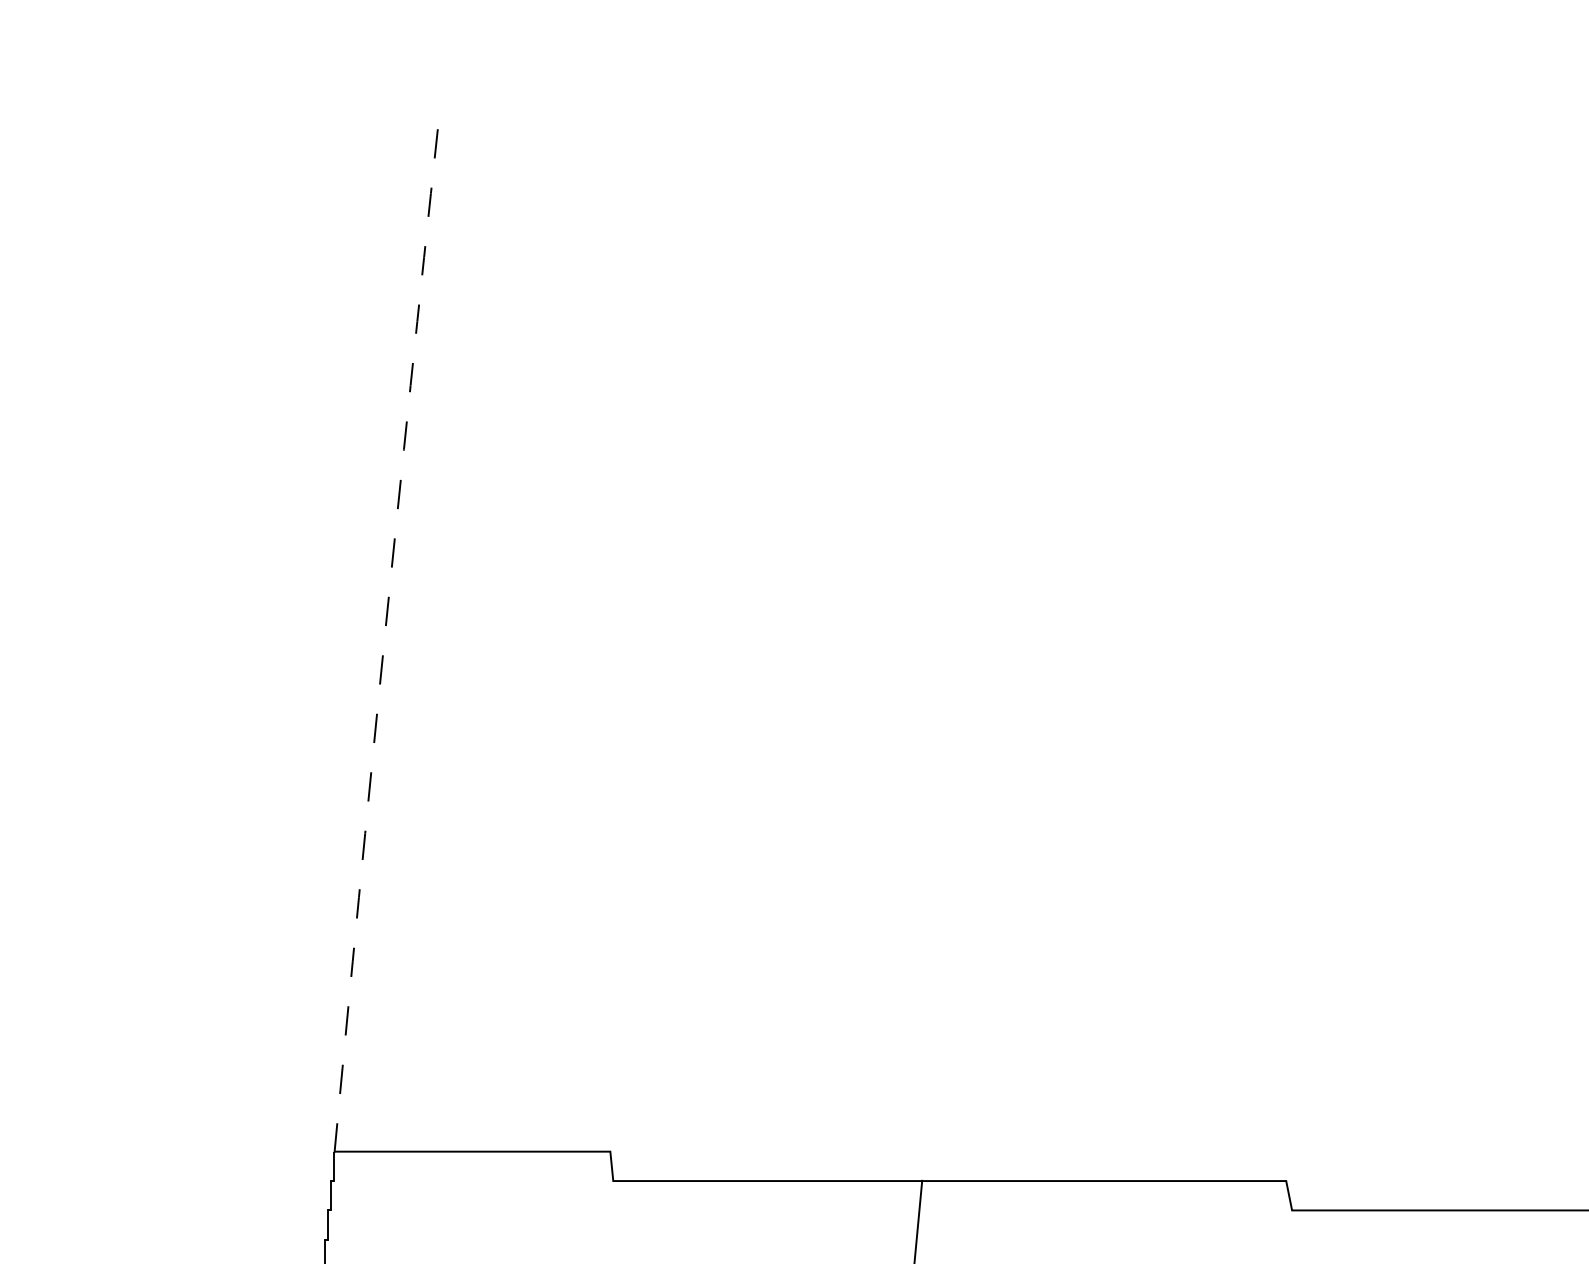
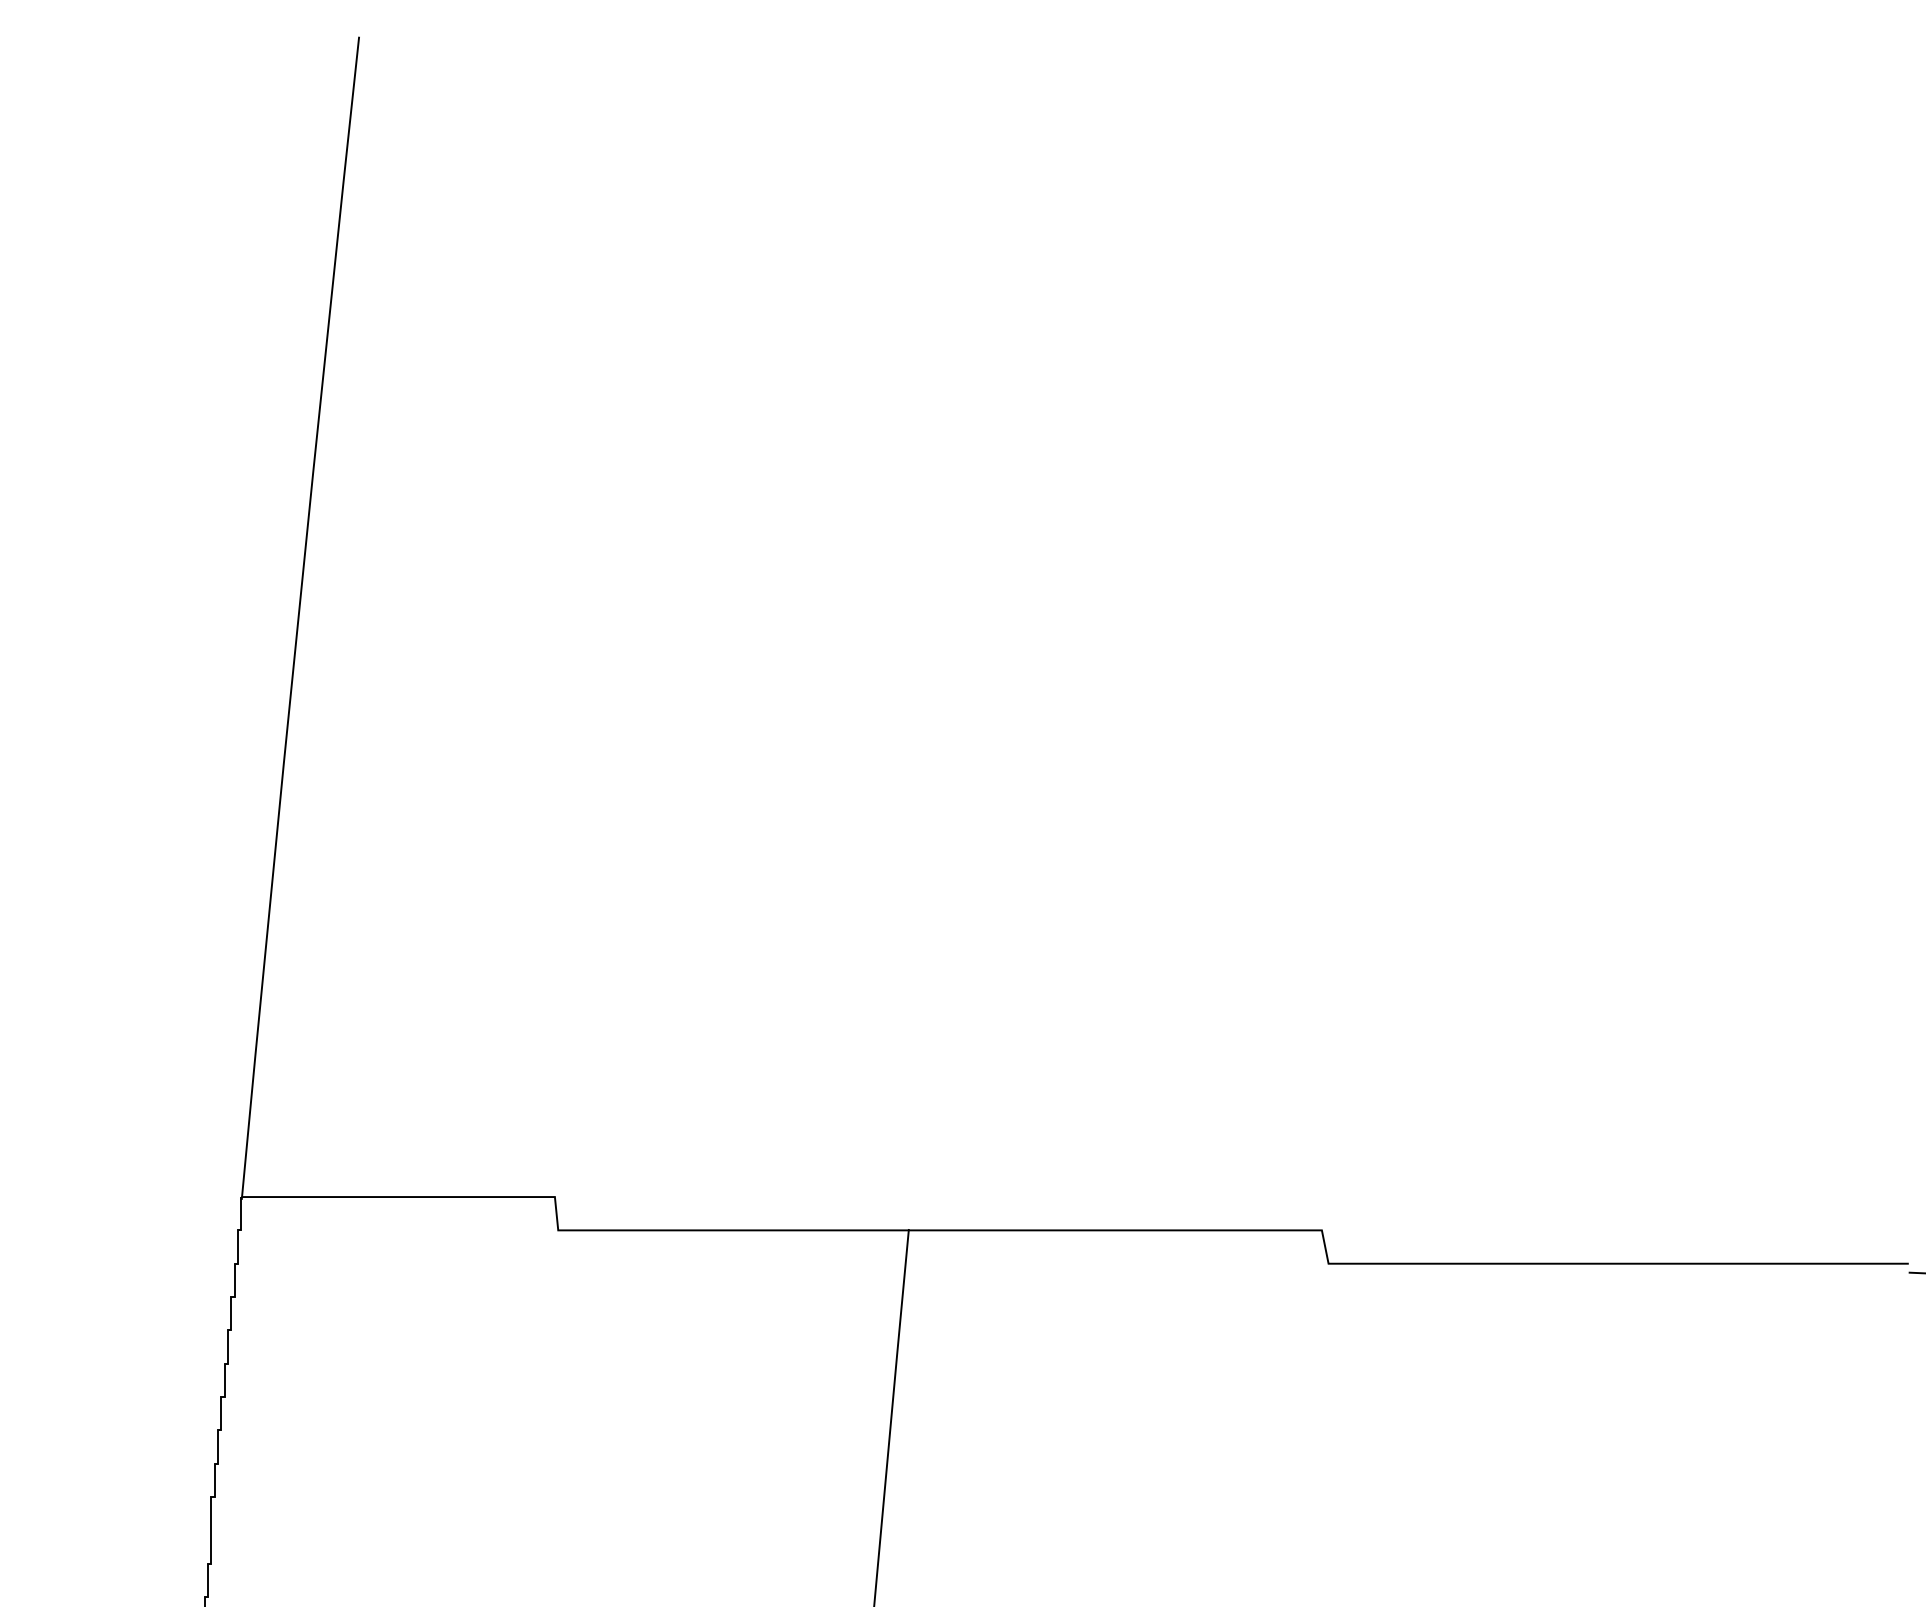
arc: (384, 641) -> (298, 618), dashed -> solid

